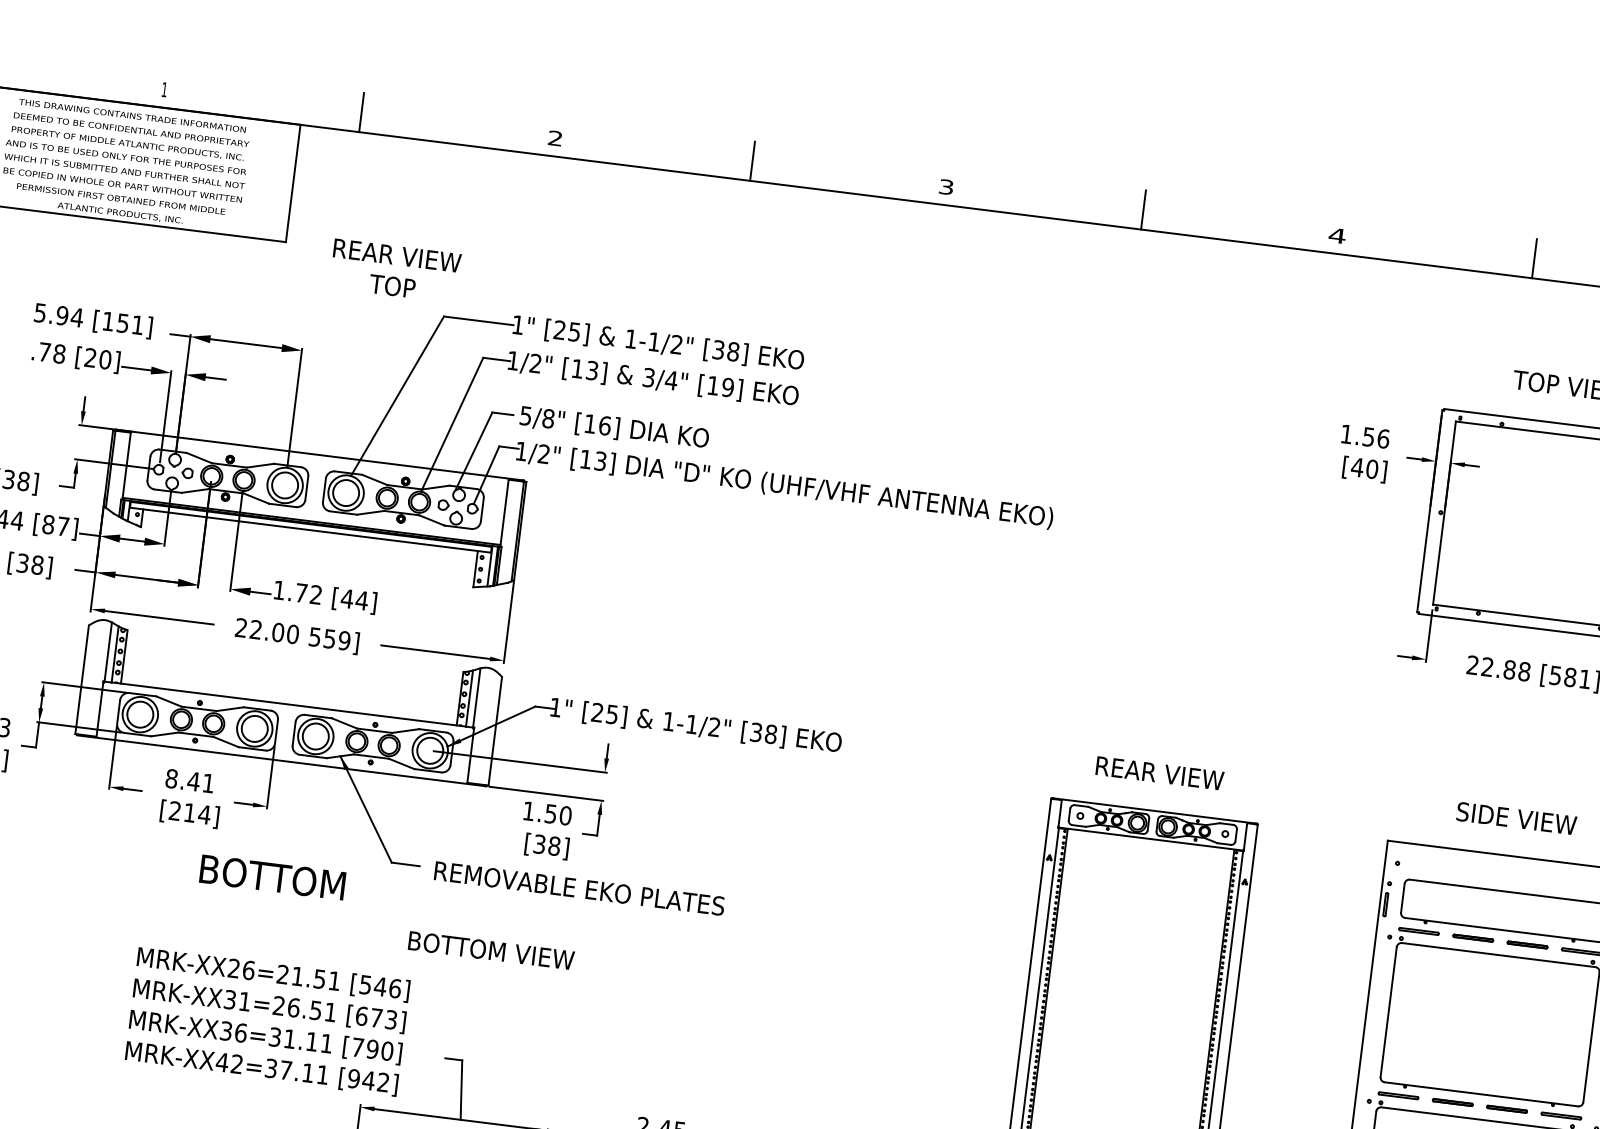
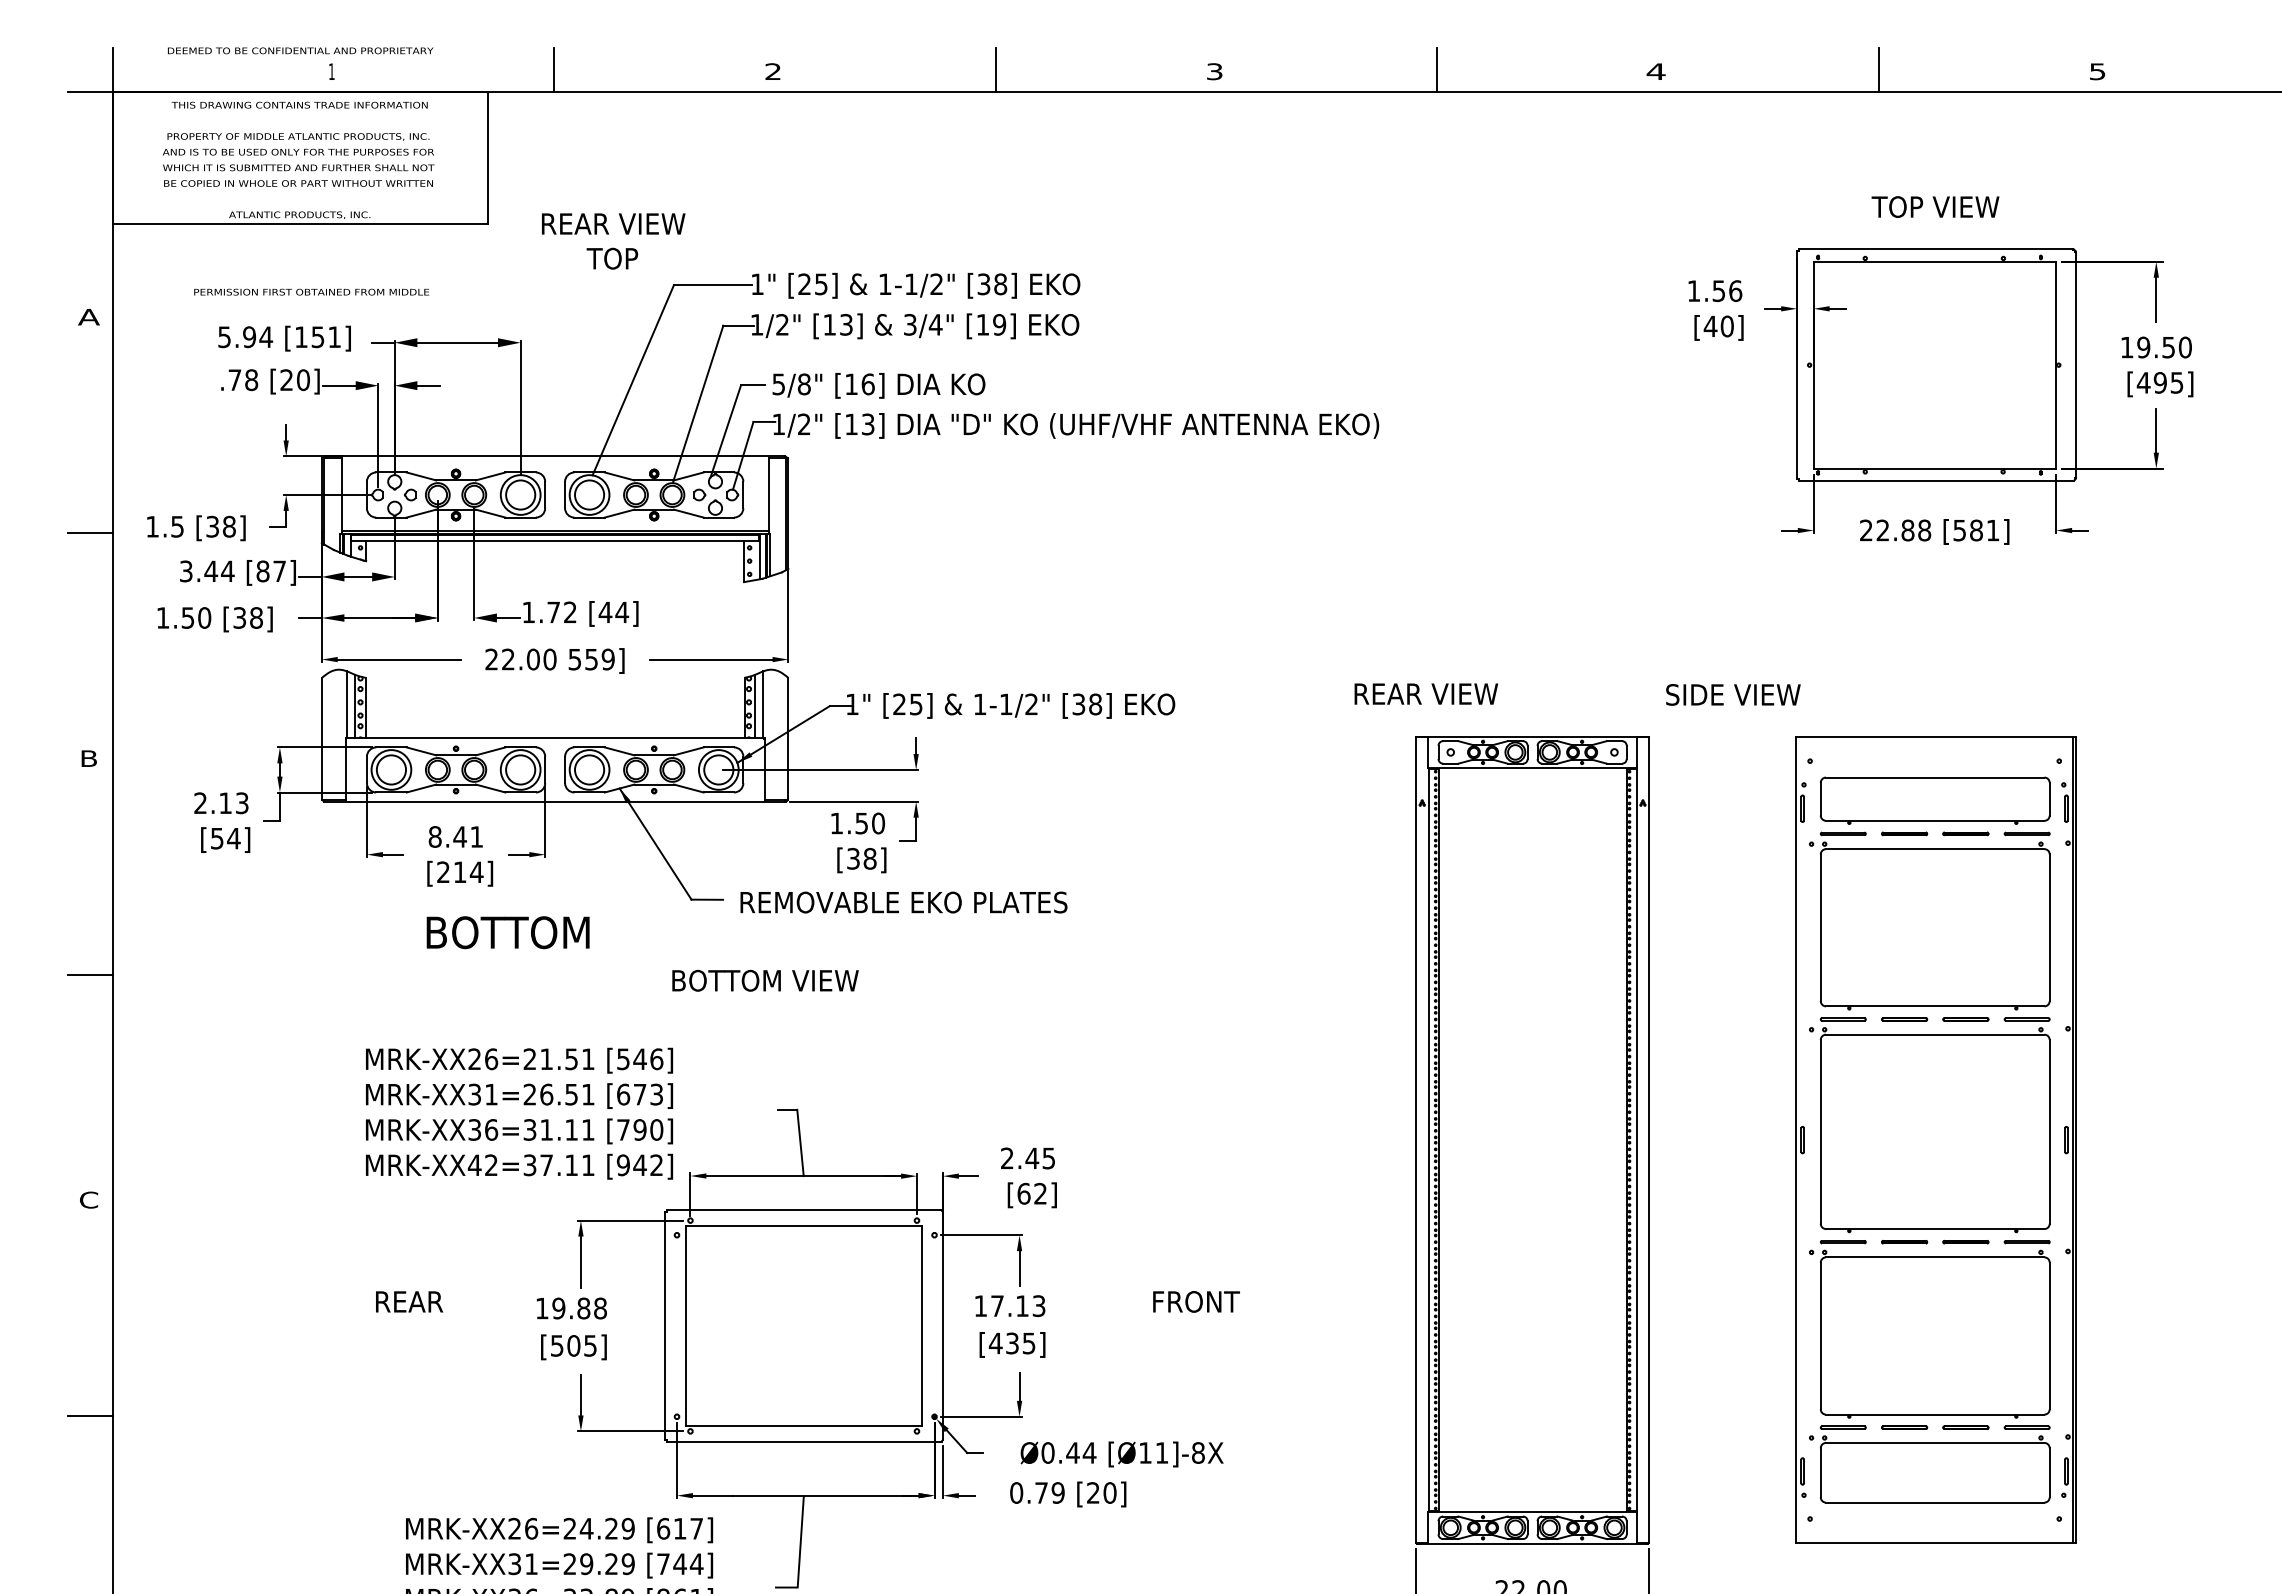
text: (131, 129) -> (300, 50), moved
text: (121, 198) -> (311, 291), moved
text: (1160, 772) -> (1426, 693), moved
text: (1516, 818) -> (1733, 694), moved
text: (272, 877) -> (507, 932), moved
text: (491, 950) -> (765, 980), moved
text: (267, 1021) -> (519, 1113), moved

